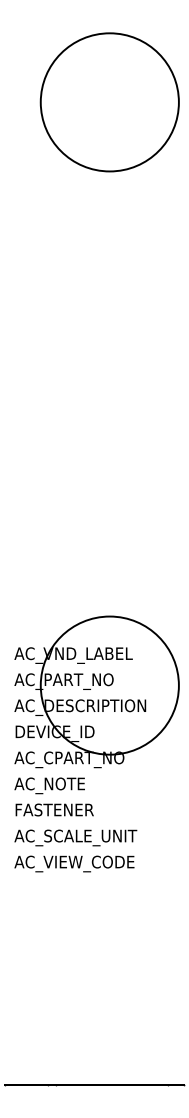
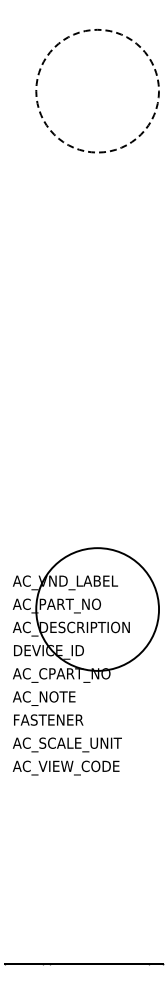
circle: (109, 101) -> (97, 90), solid -> dashed

